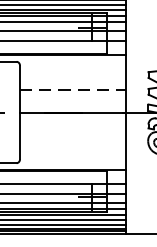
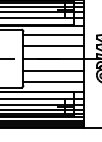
line: (72, 72) -> (53, 35), added
line: (74, 91) -> (54, 46), dashed -> solid
line: (72, 134) -> (53, 71), added
line: (72, 154) -> (53, 82), added

